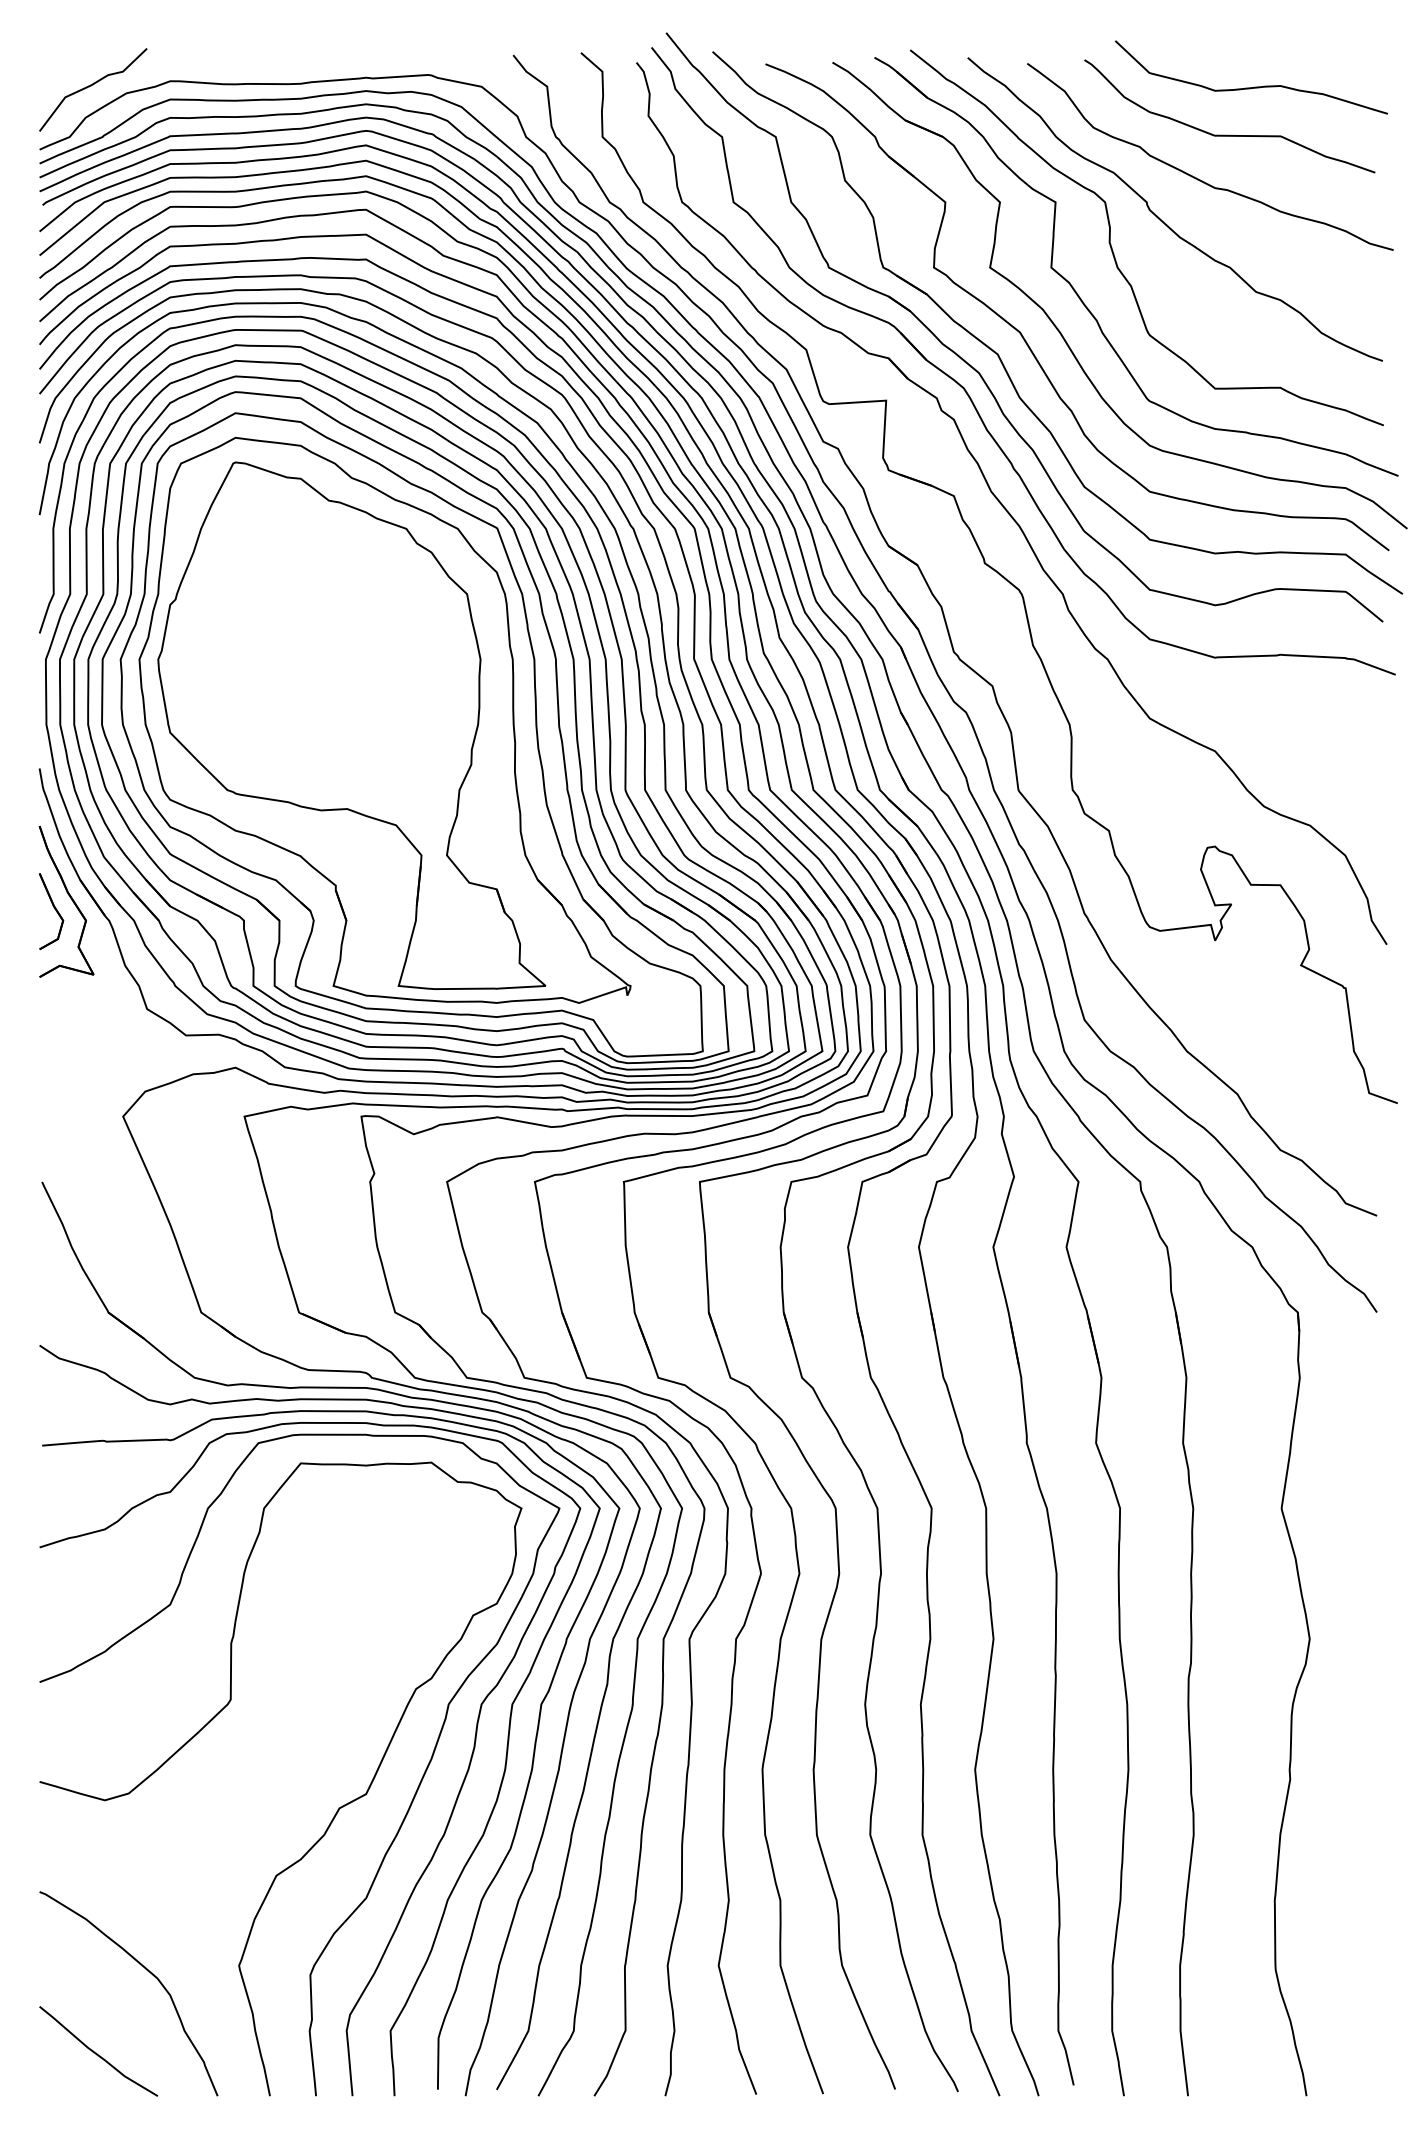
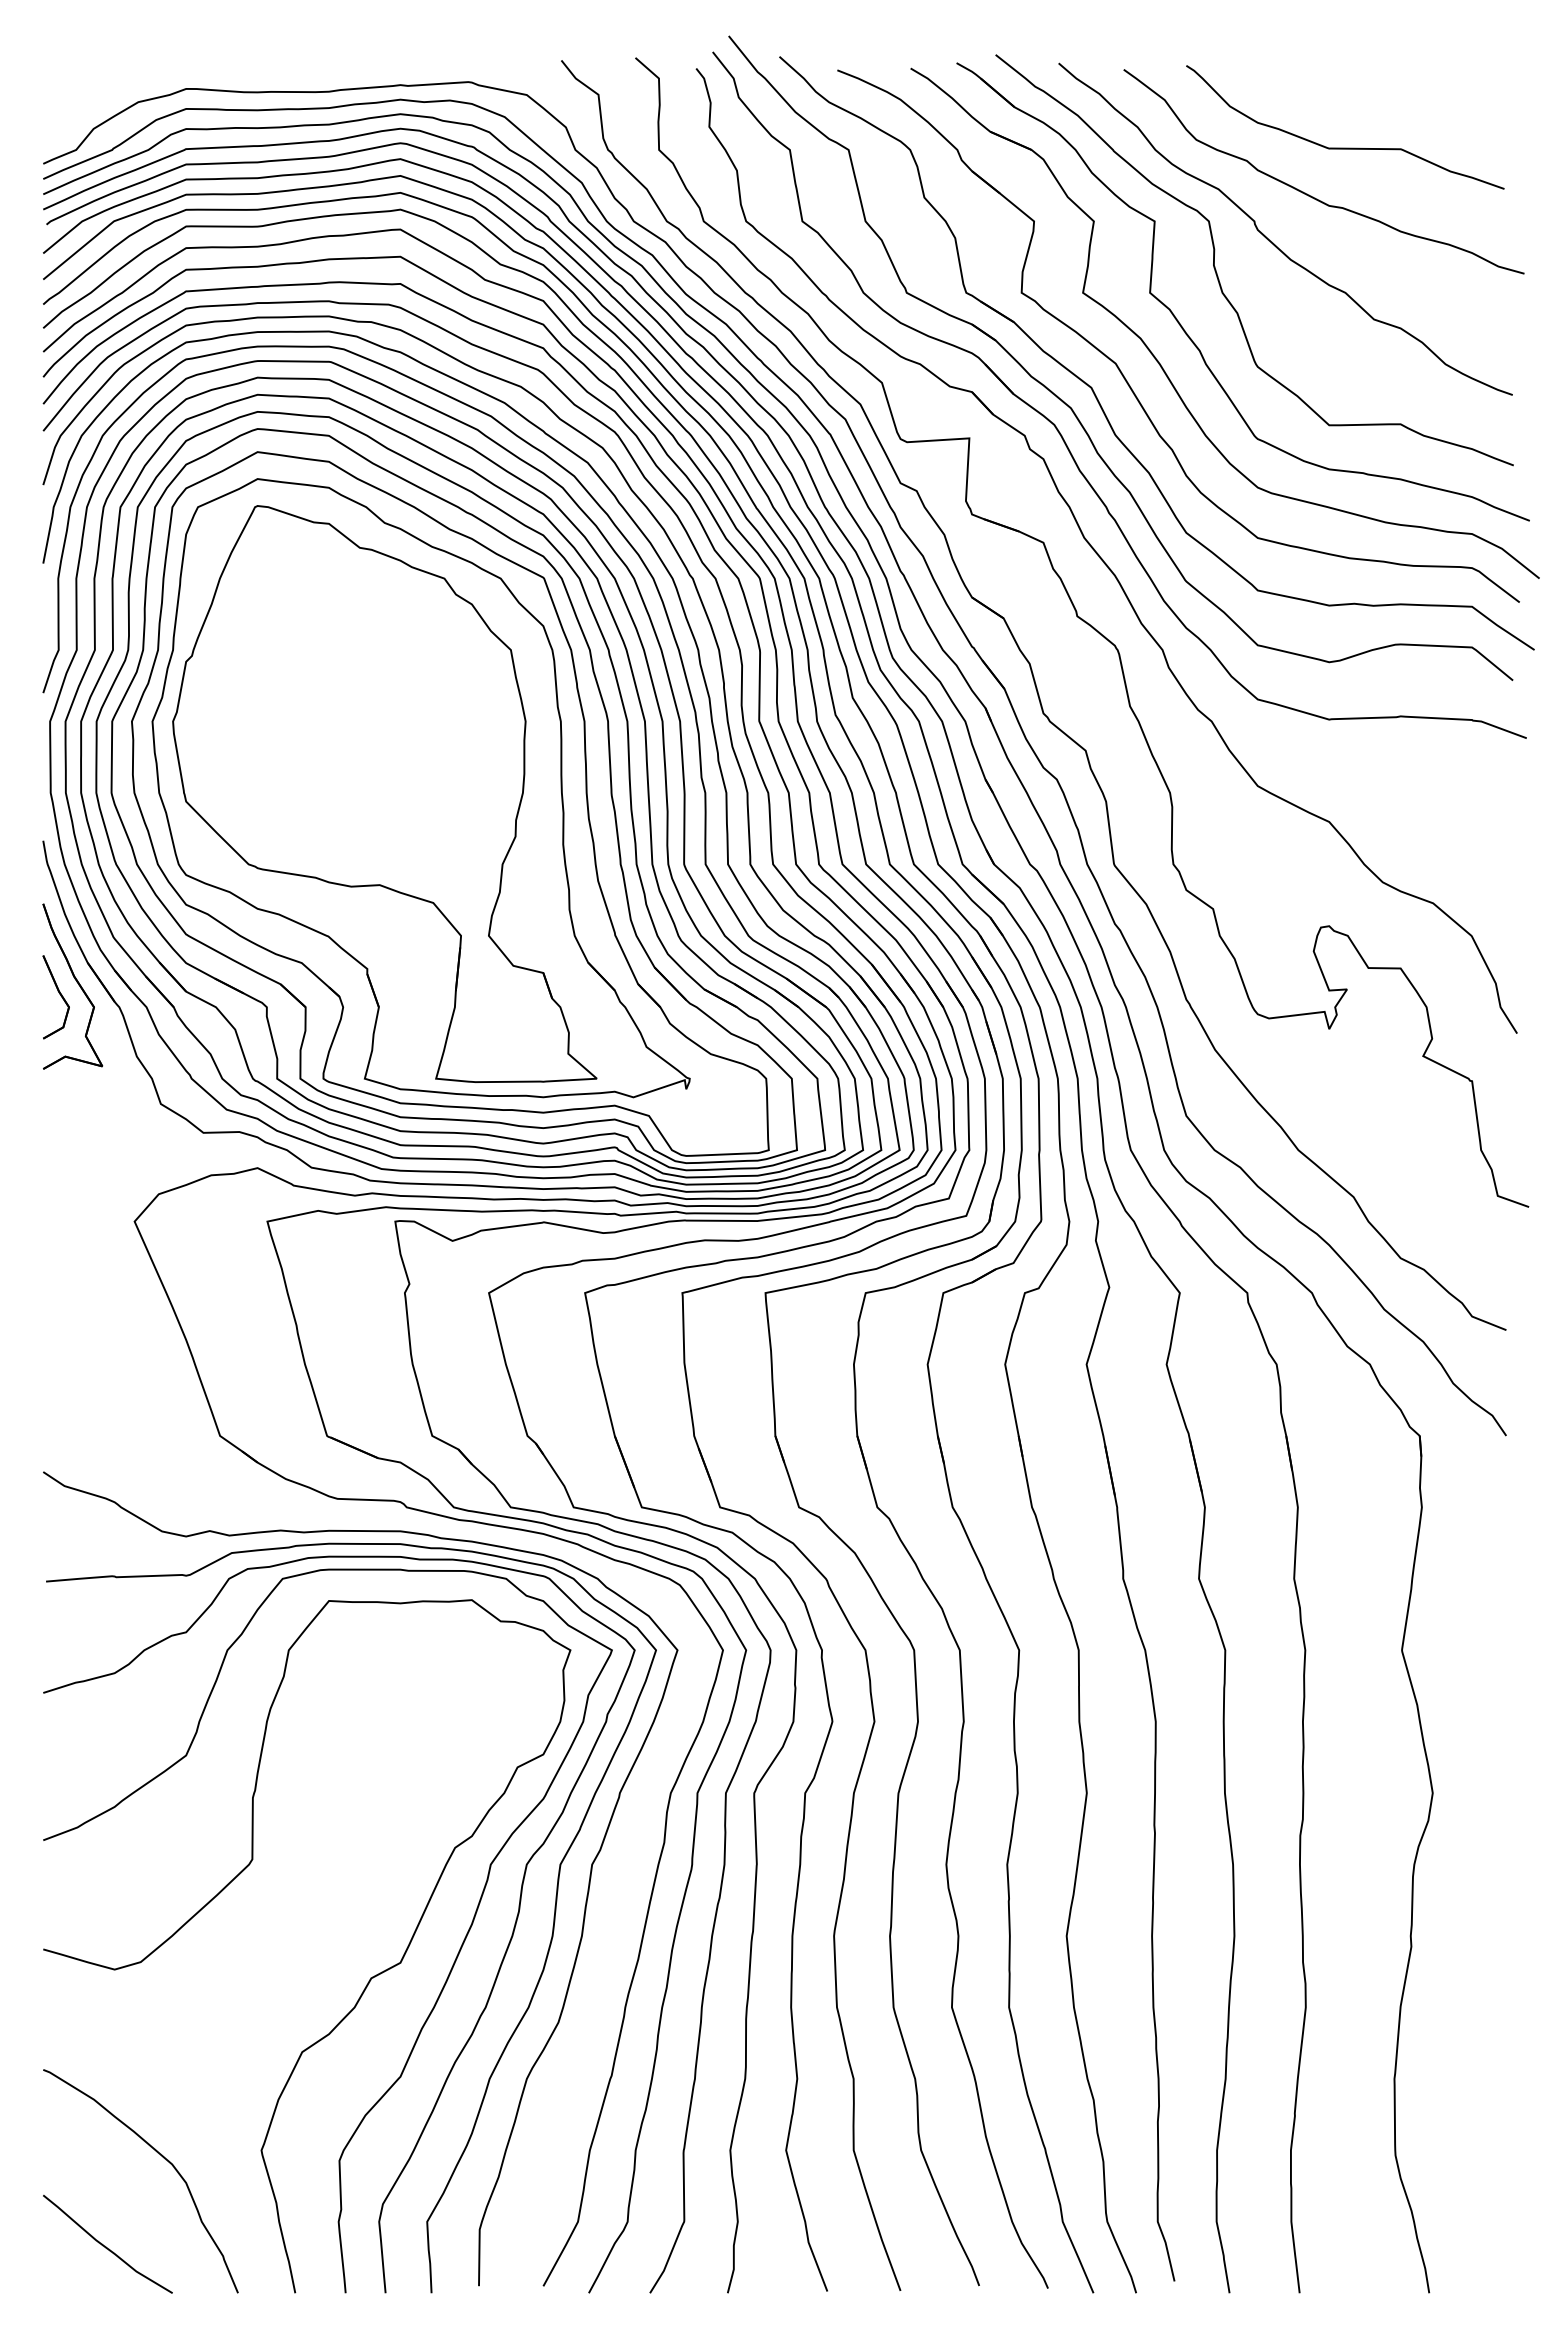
curve: (91, 86) -> (100, 94), removed
curve: (1251, 87) -> (1368, 95), removed
part: (570, 1703) -> (623, 1863), removed

